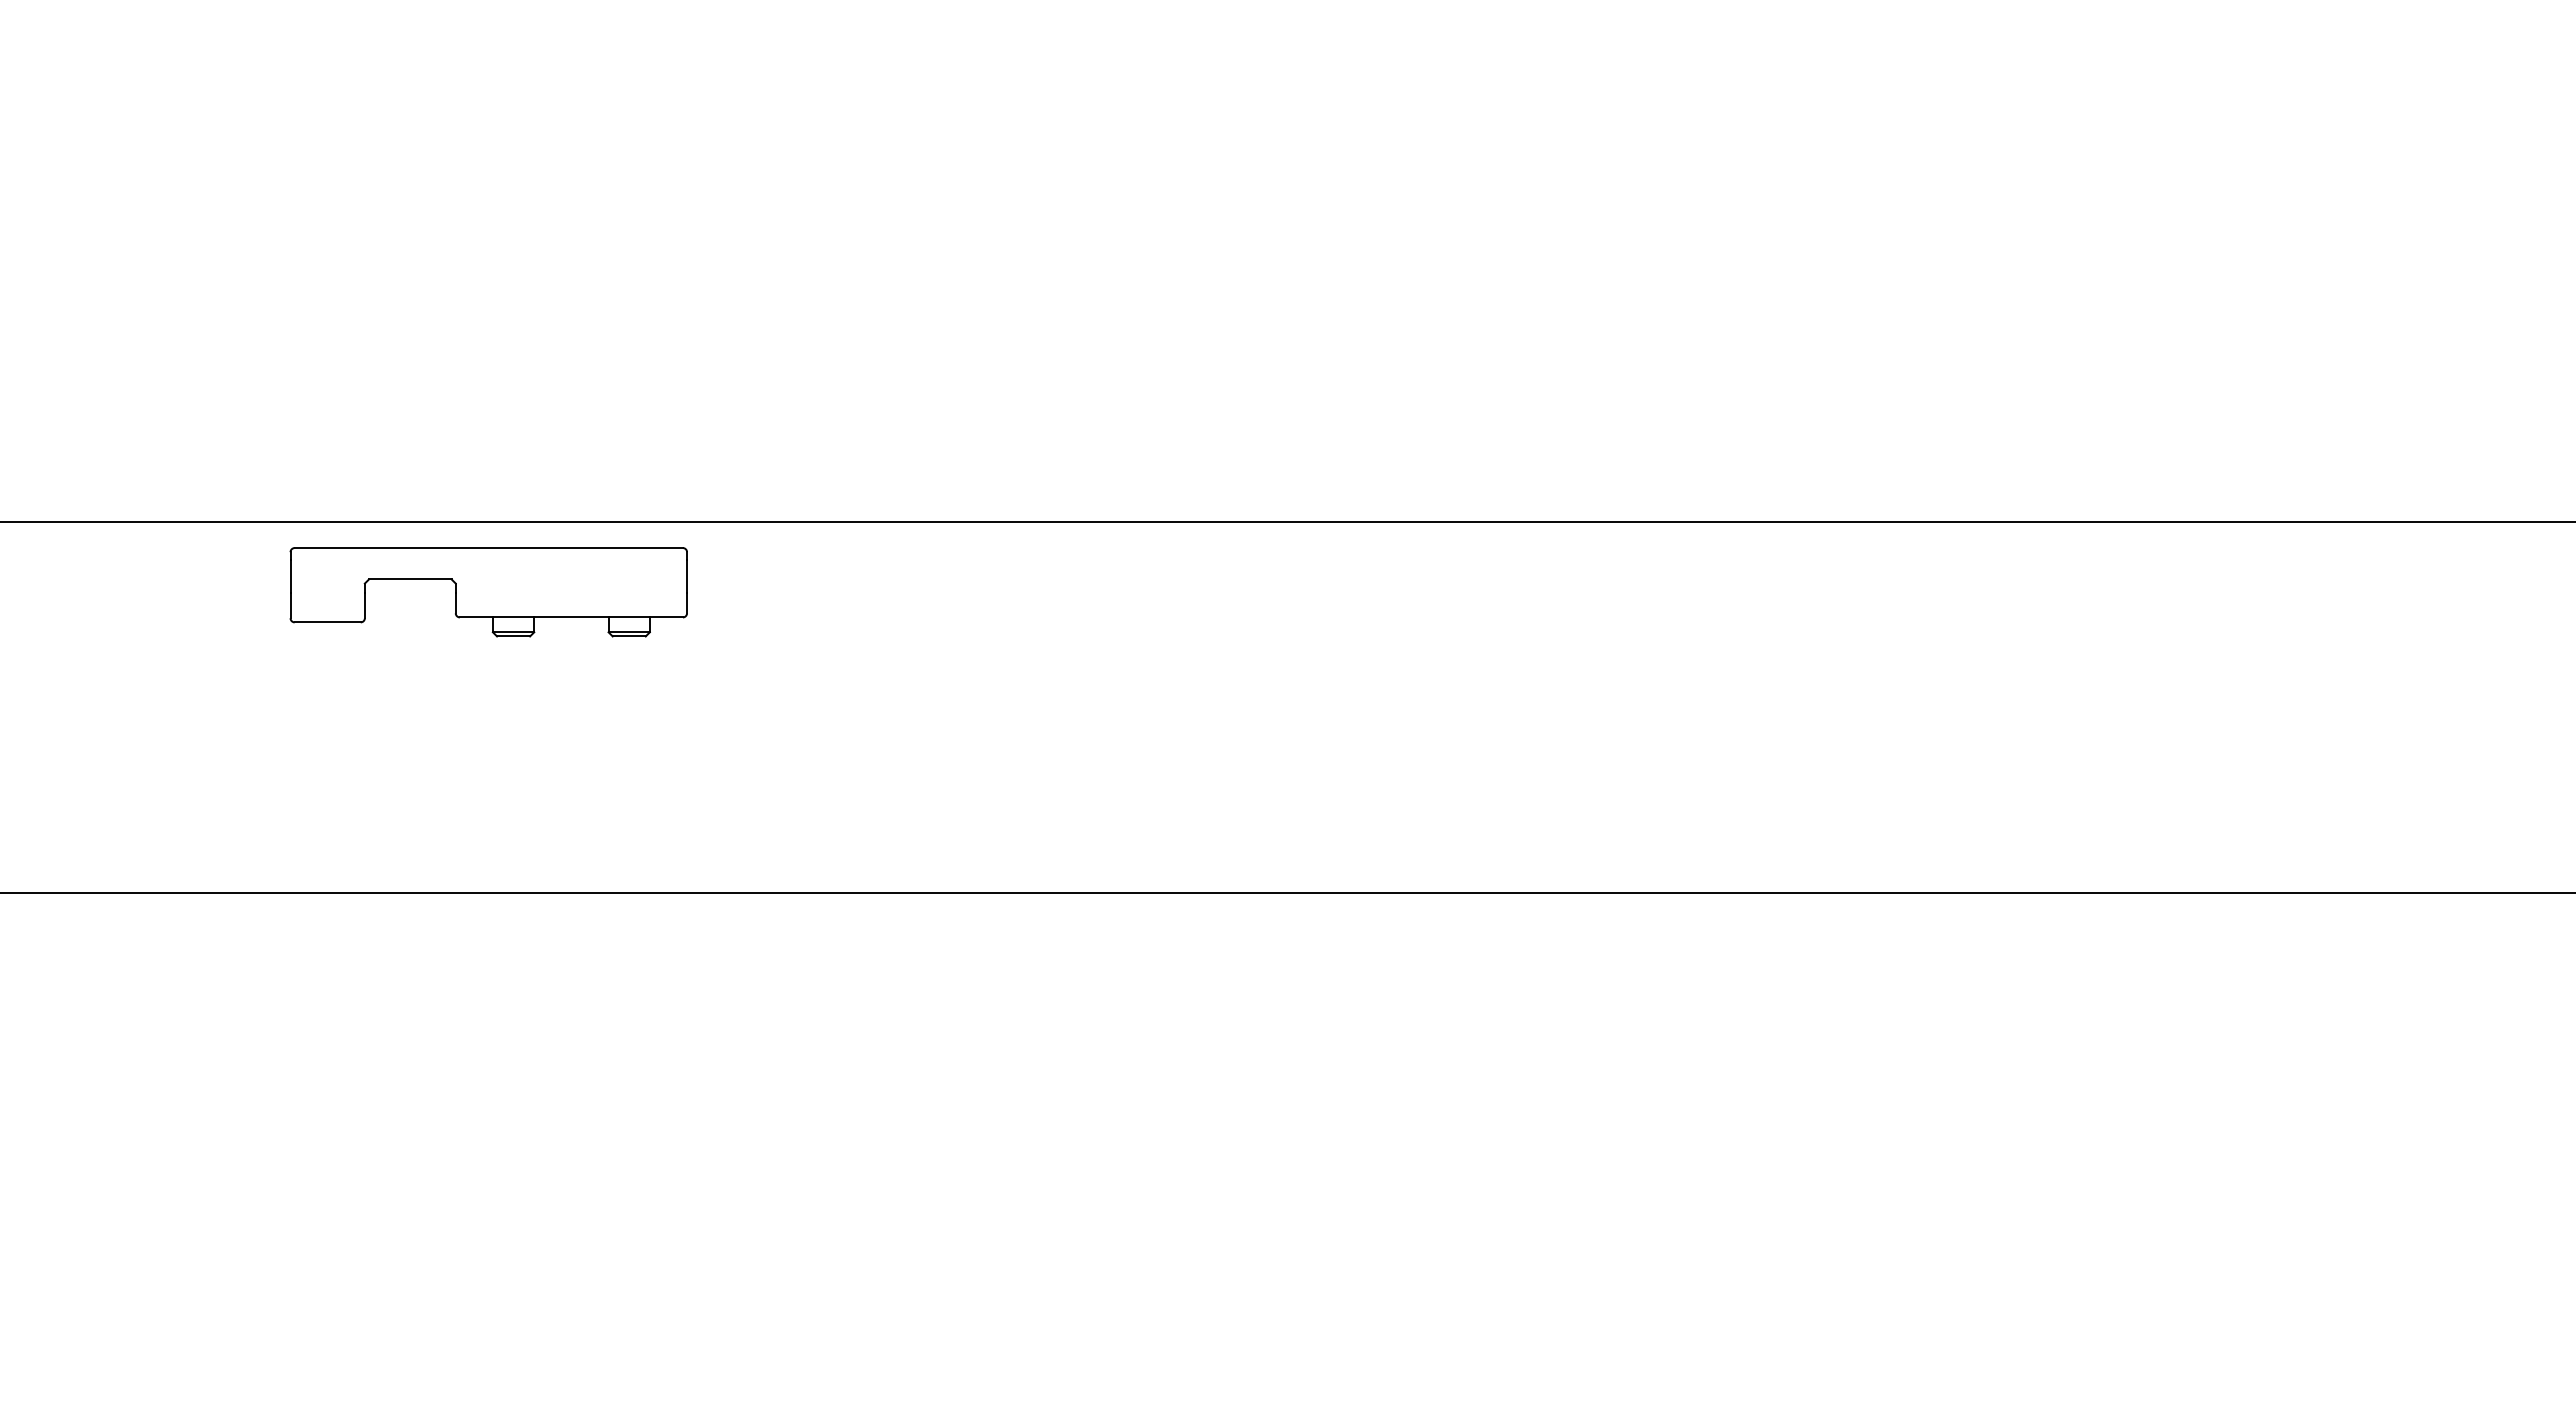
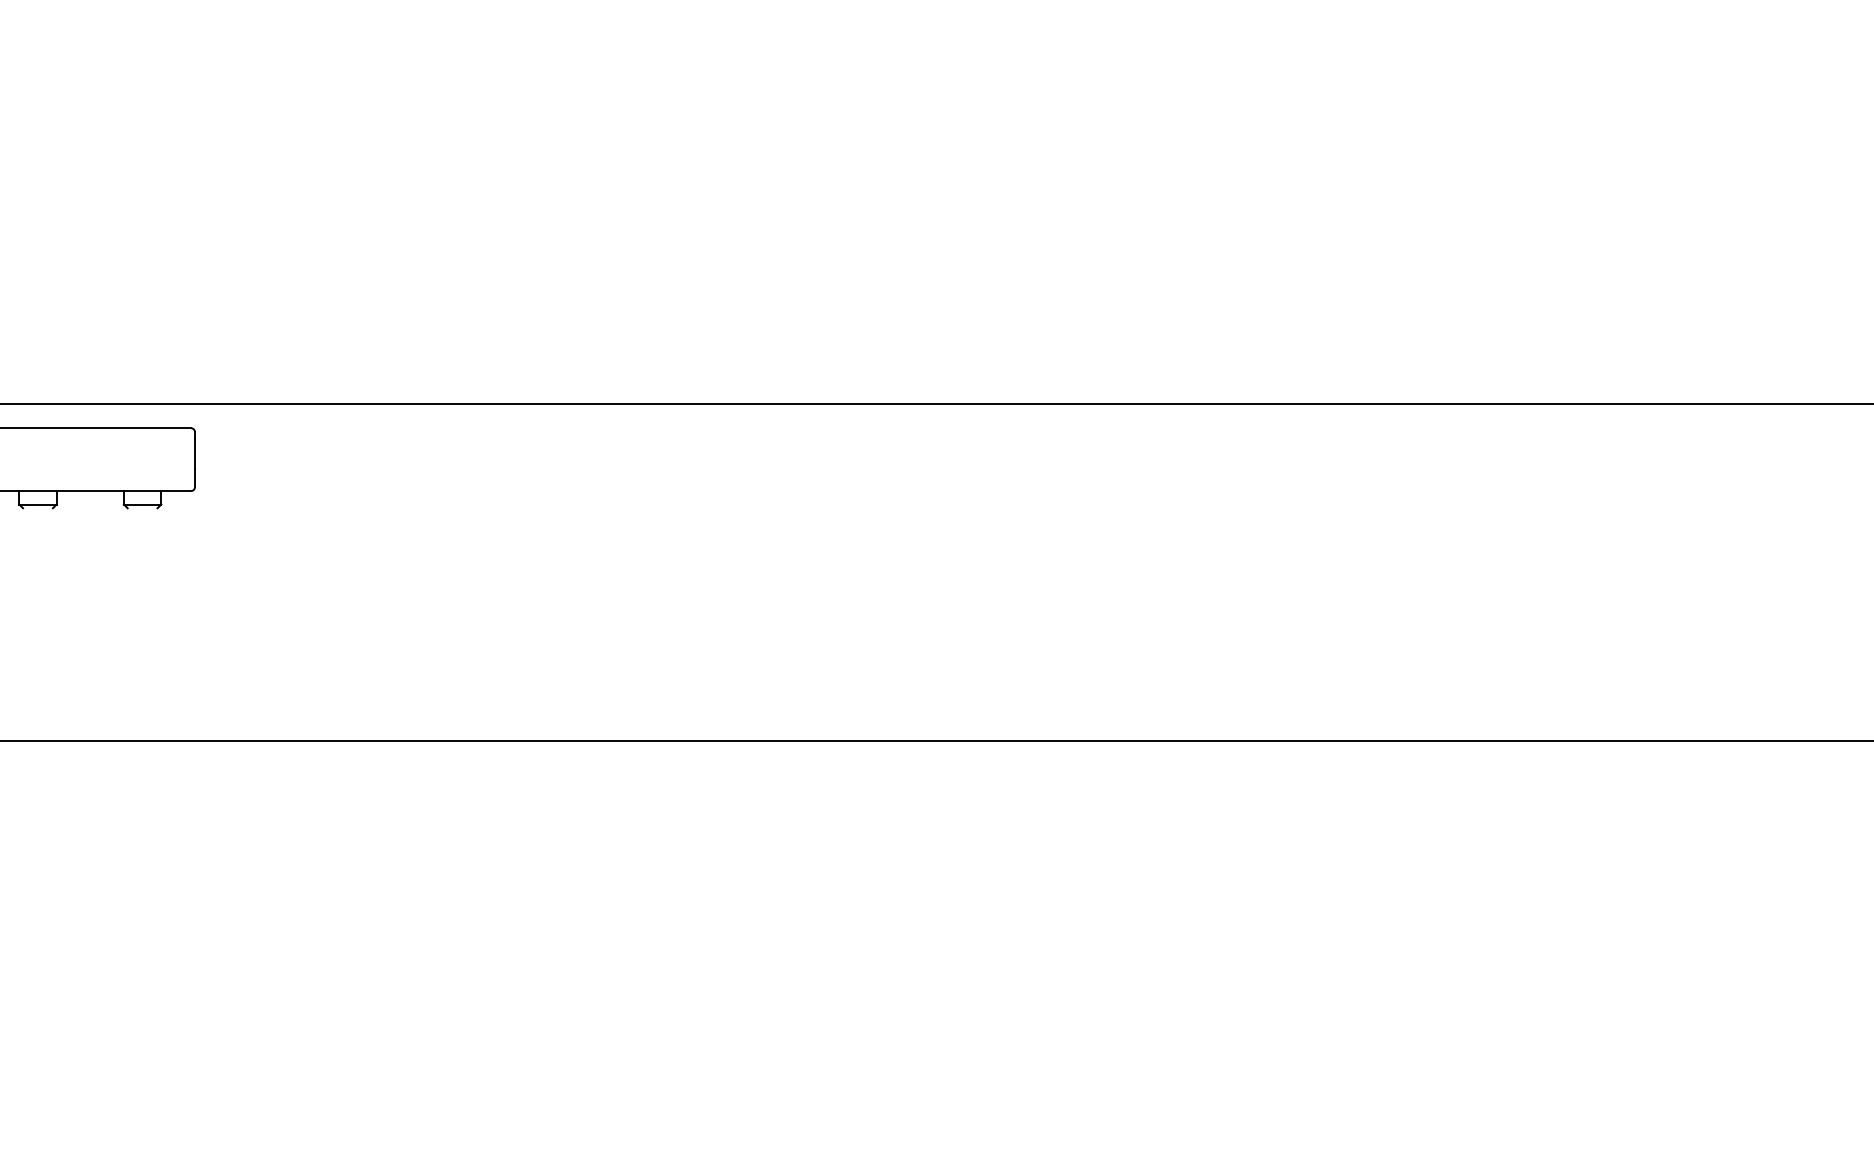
line: (513, 636) -> (37, 508), removed
line: (628, 636) -> (141, 508), removed

